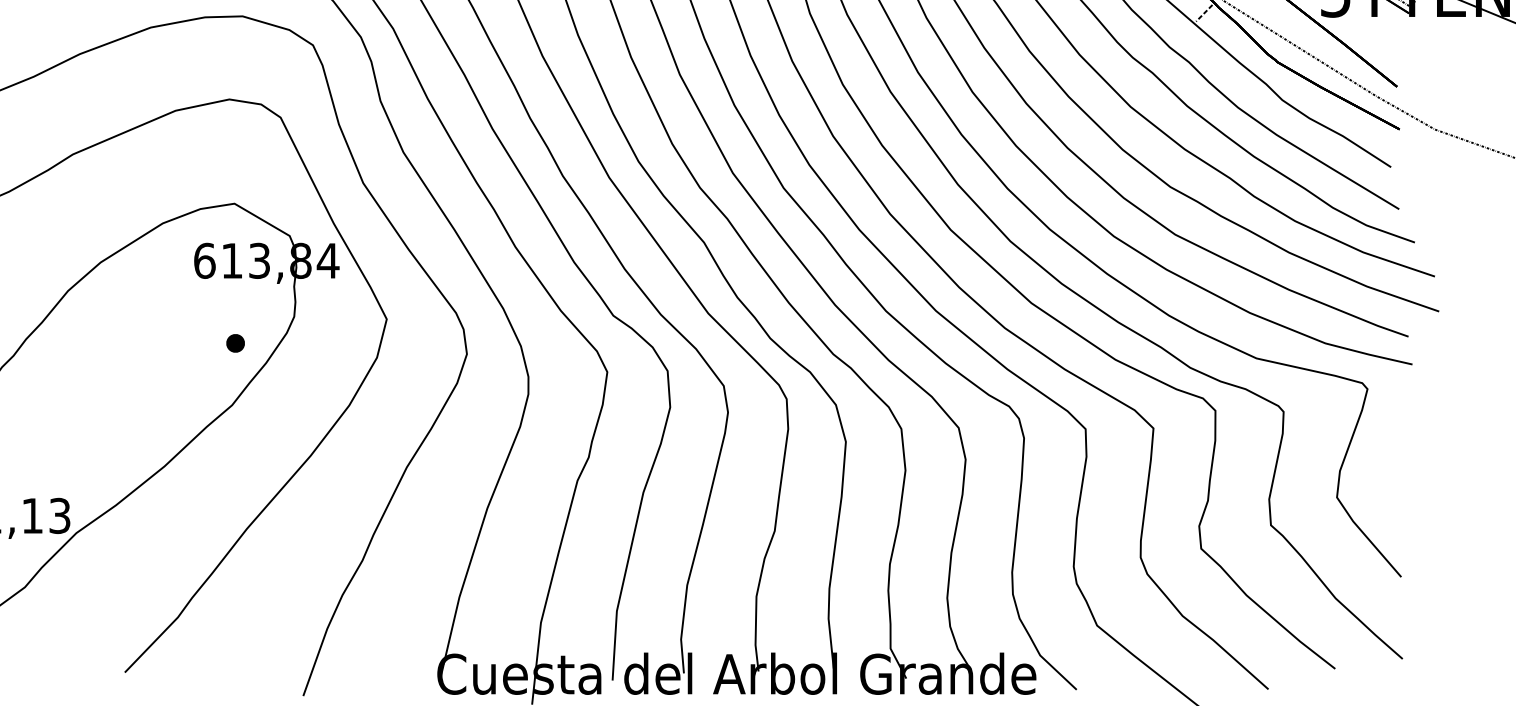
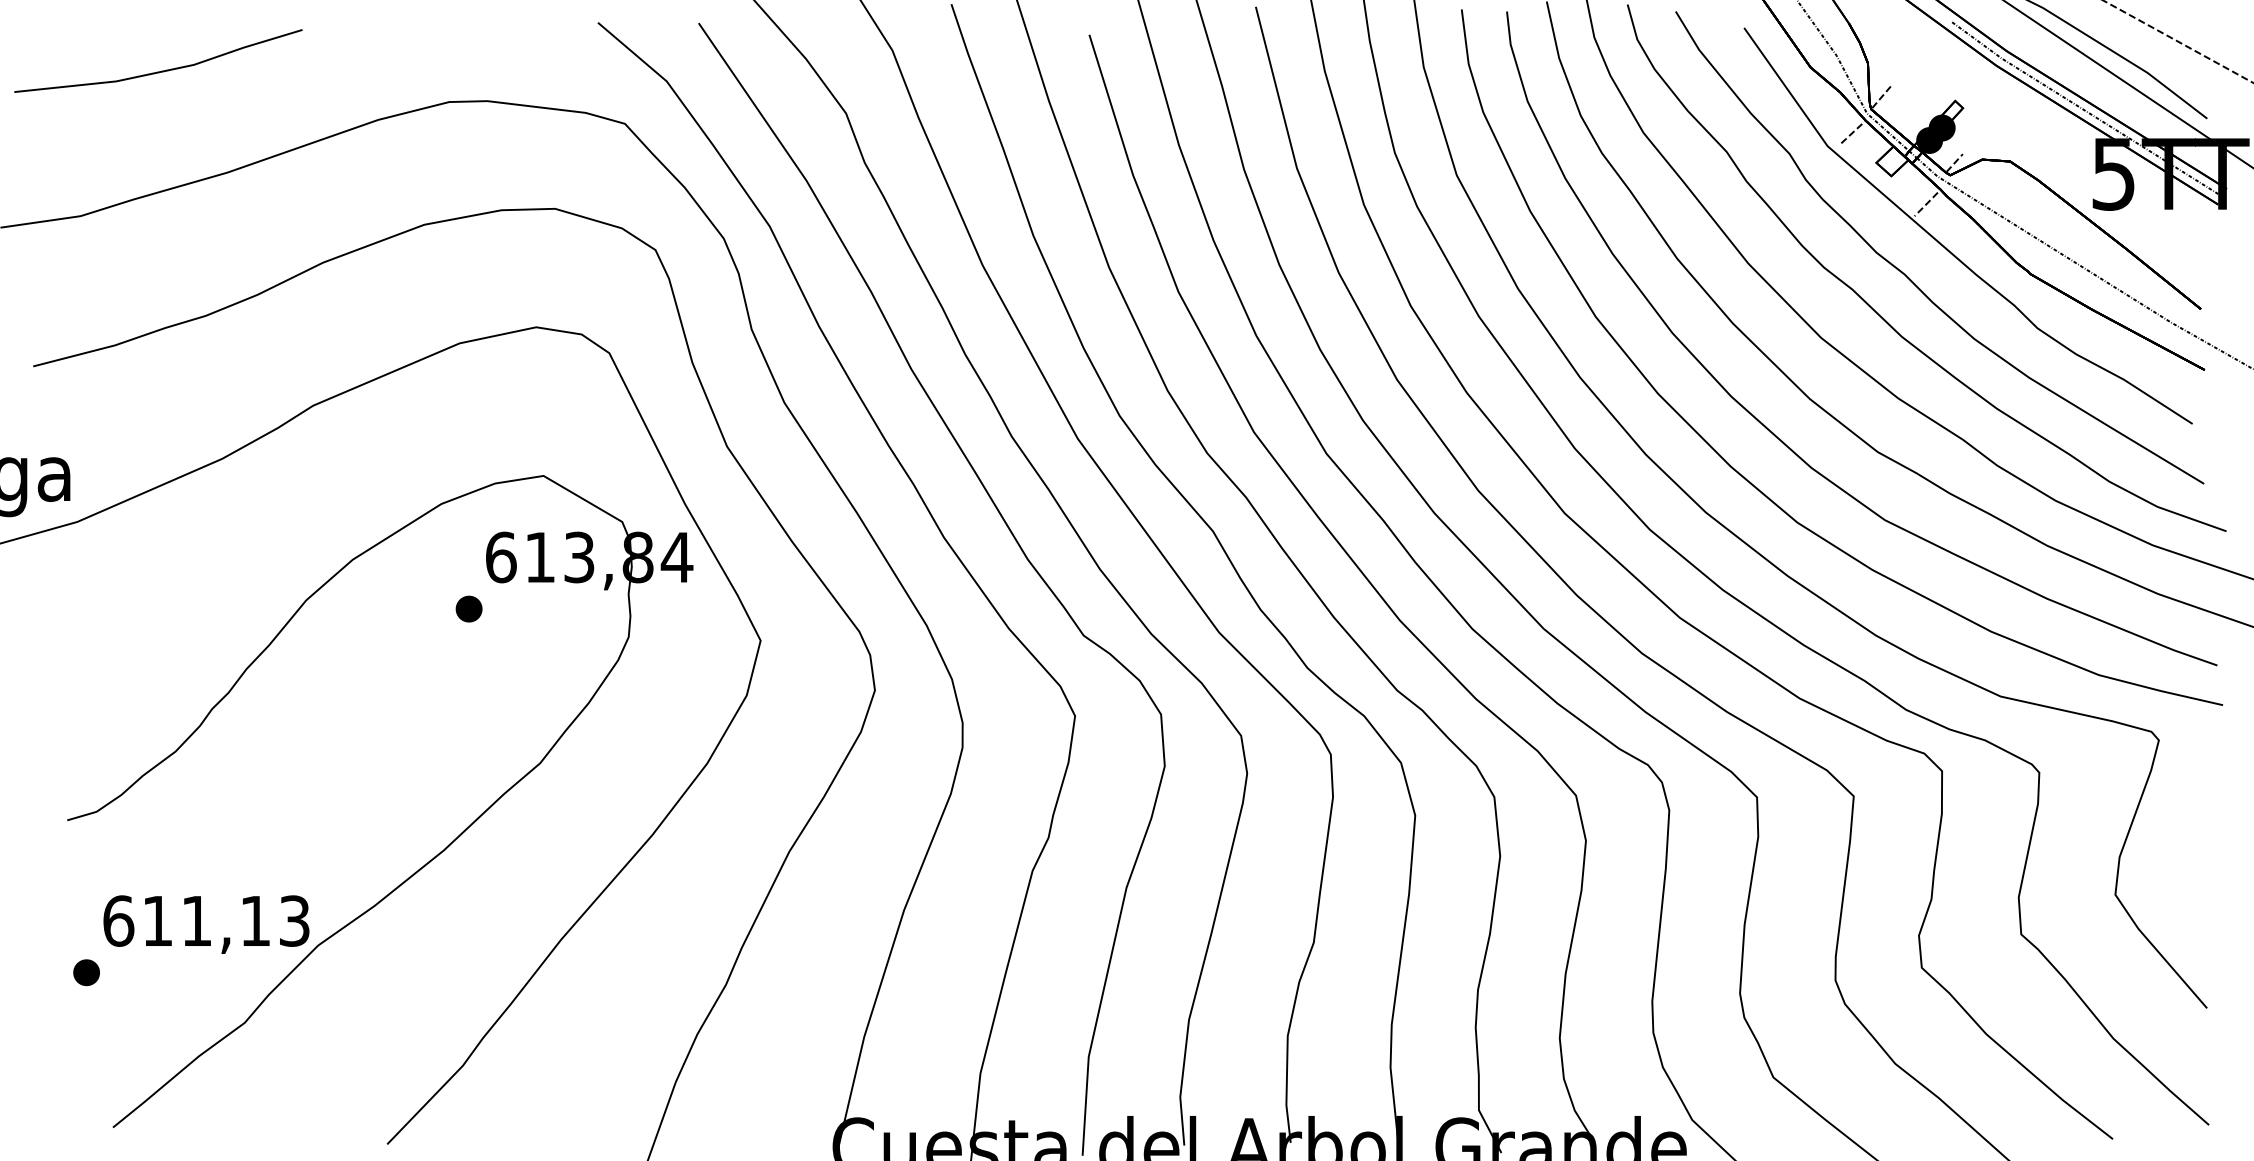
part: (235, 342) -> (468, 608), moved

